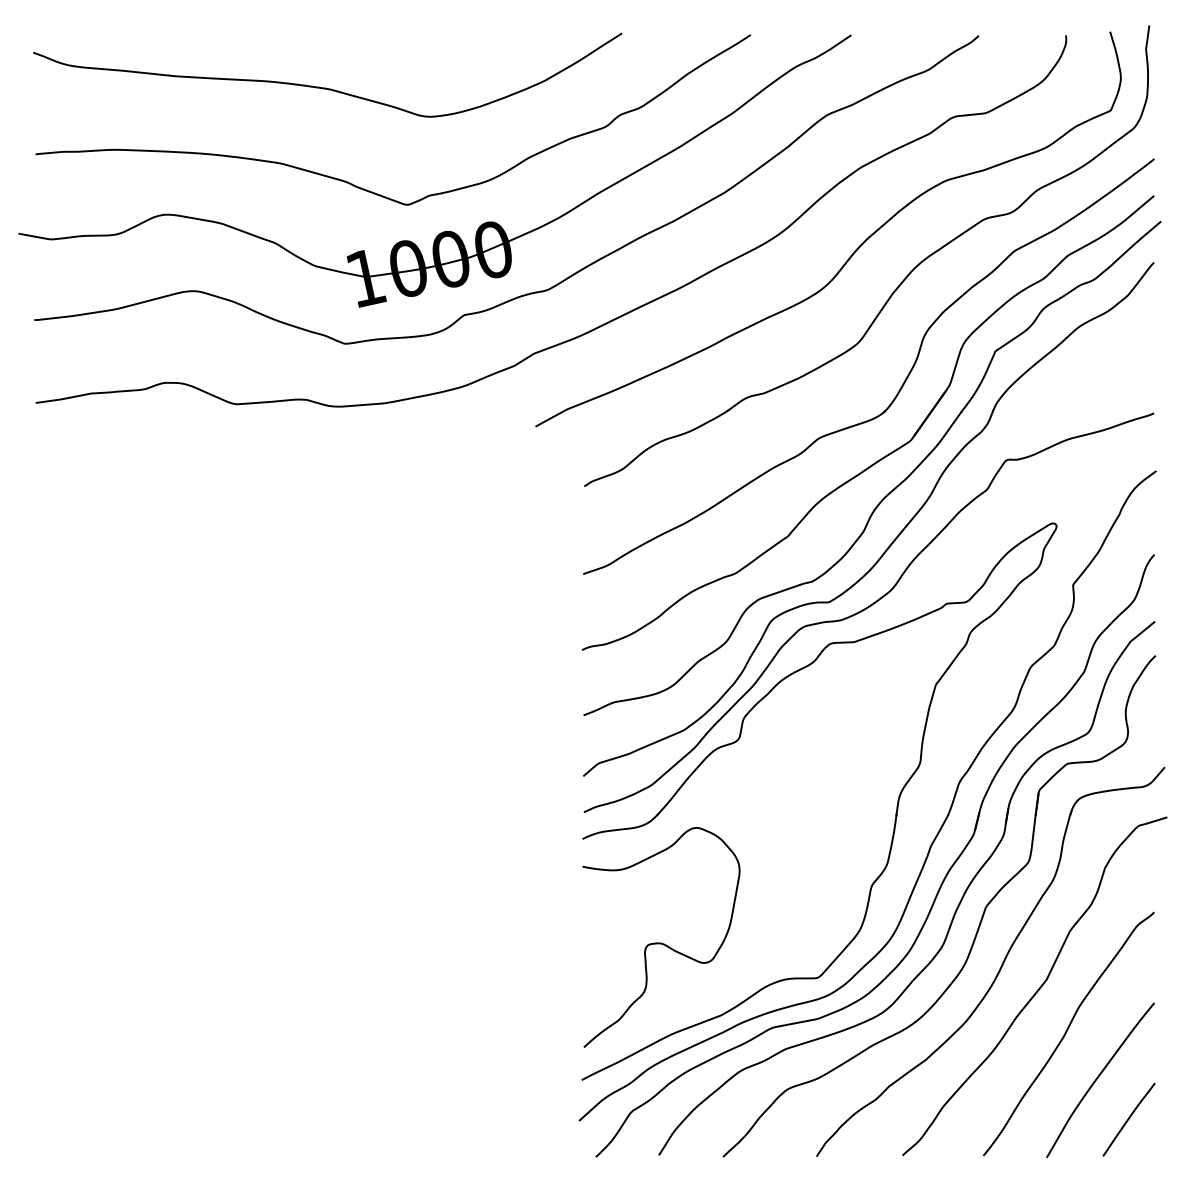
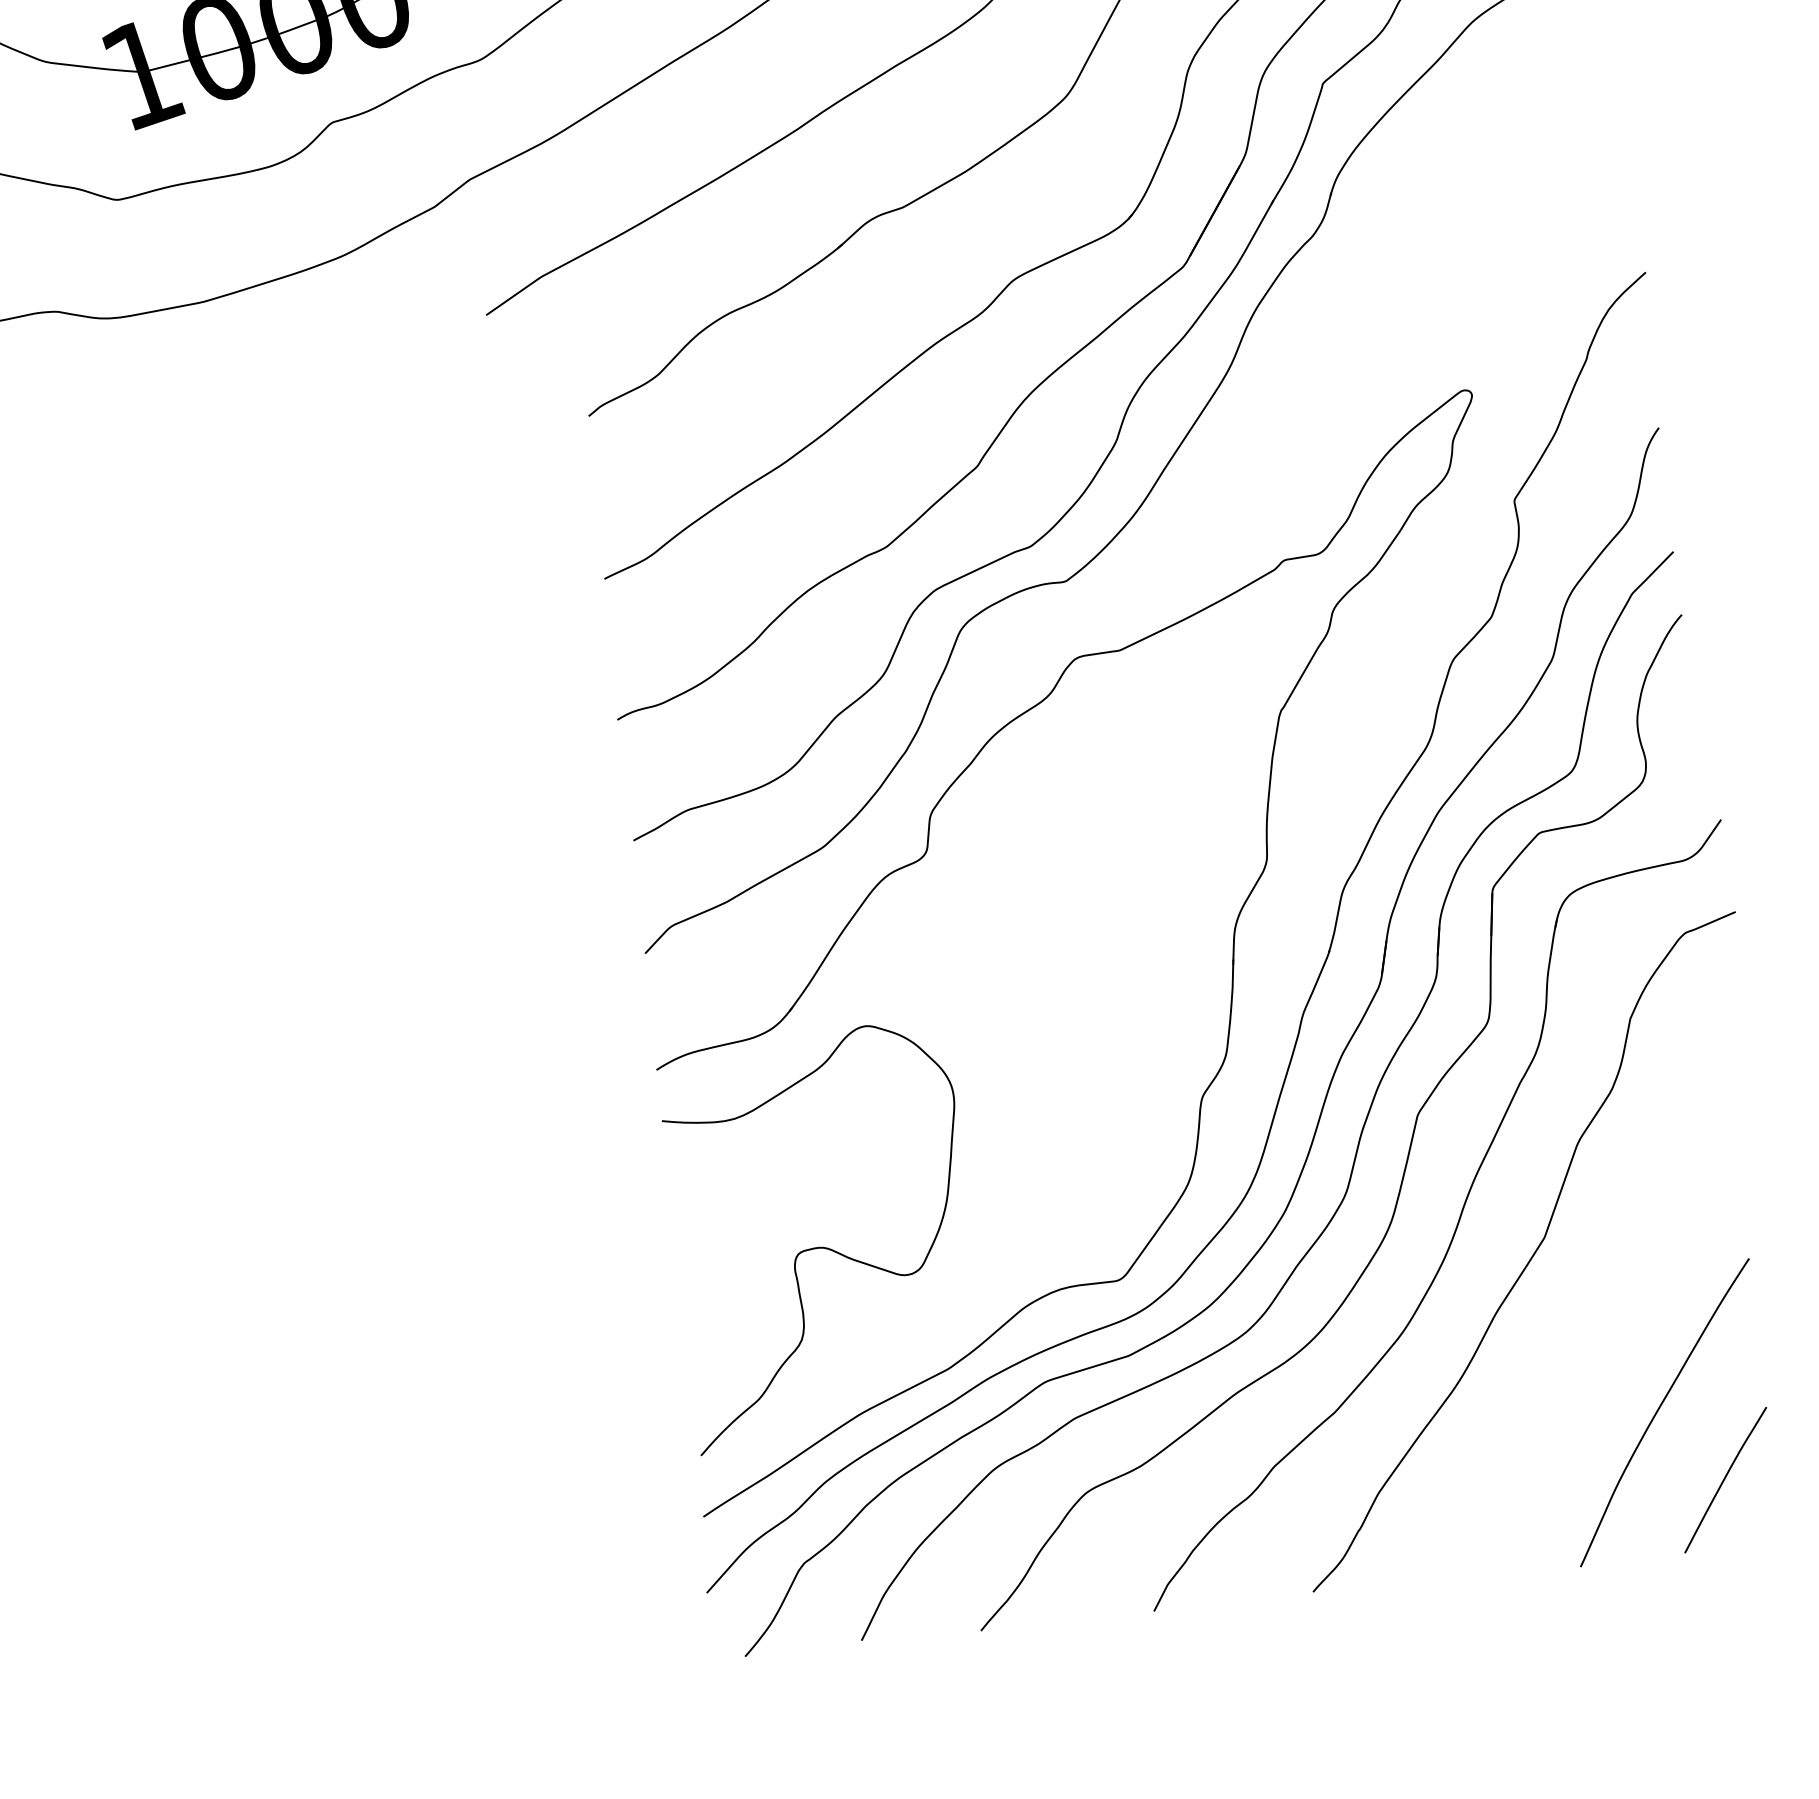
curve: (866, 609) -> (1136, 587), removed
curve: (1066, 1033) -> (1592, 1332), removed

